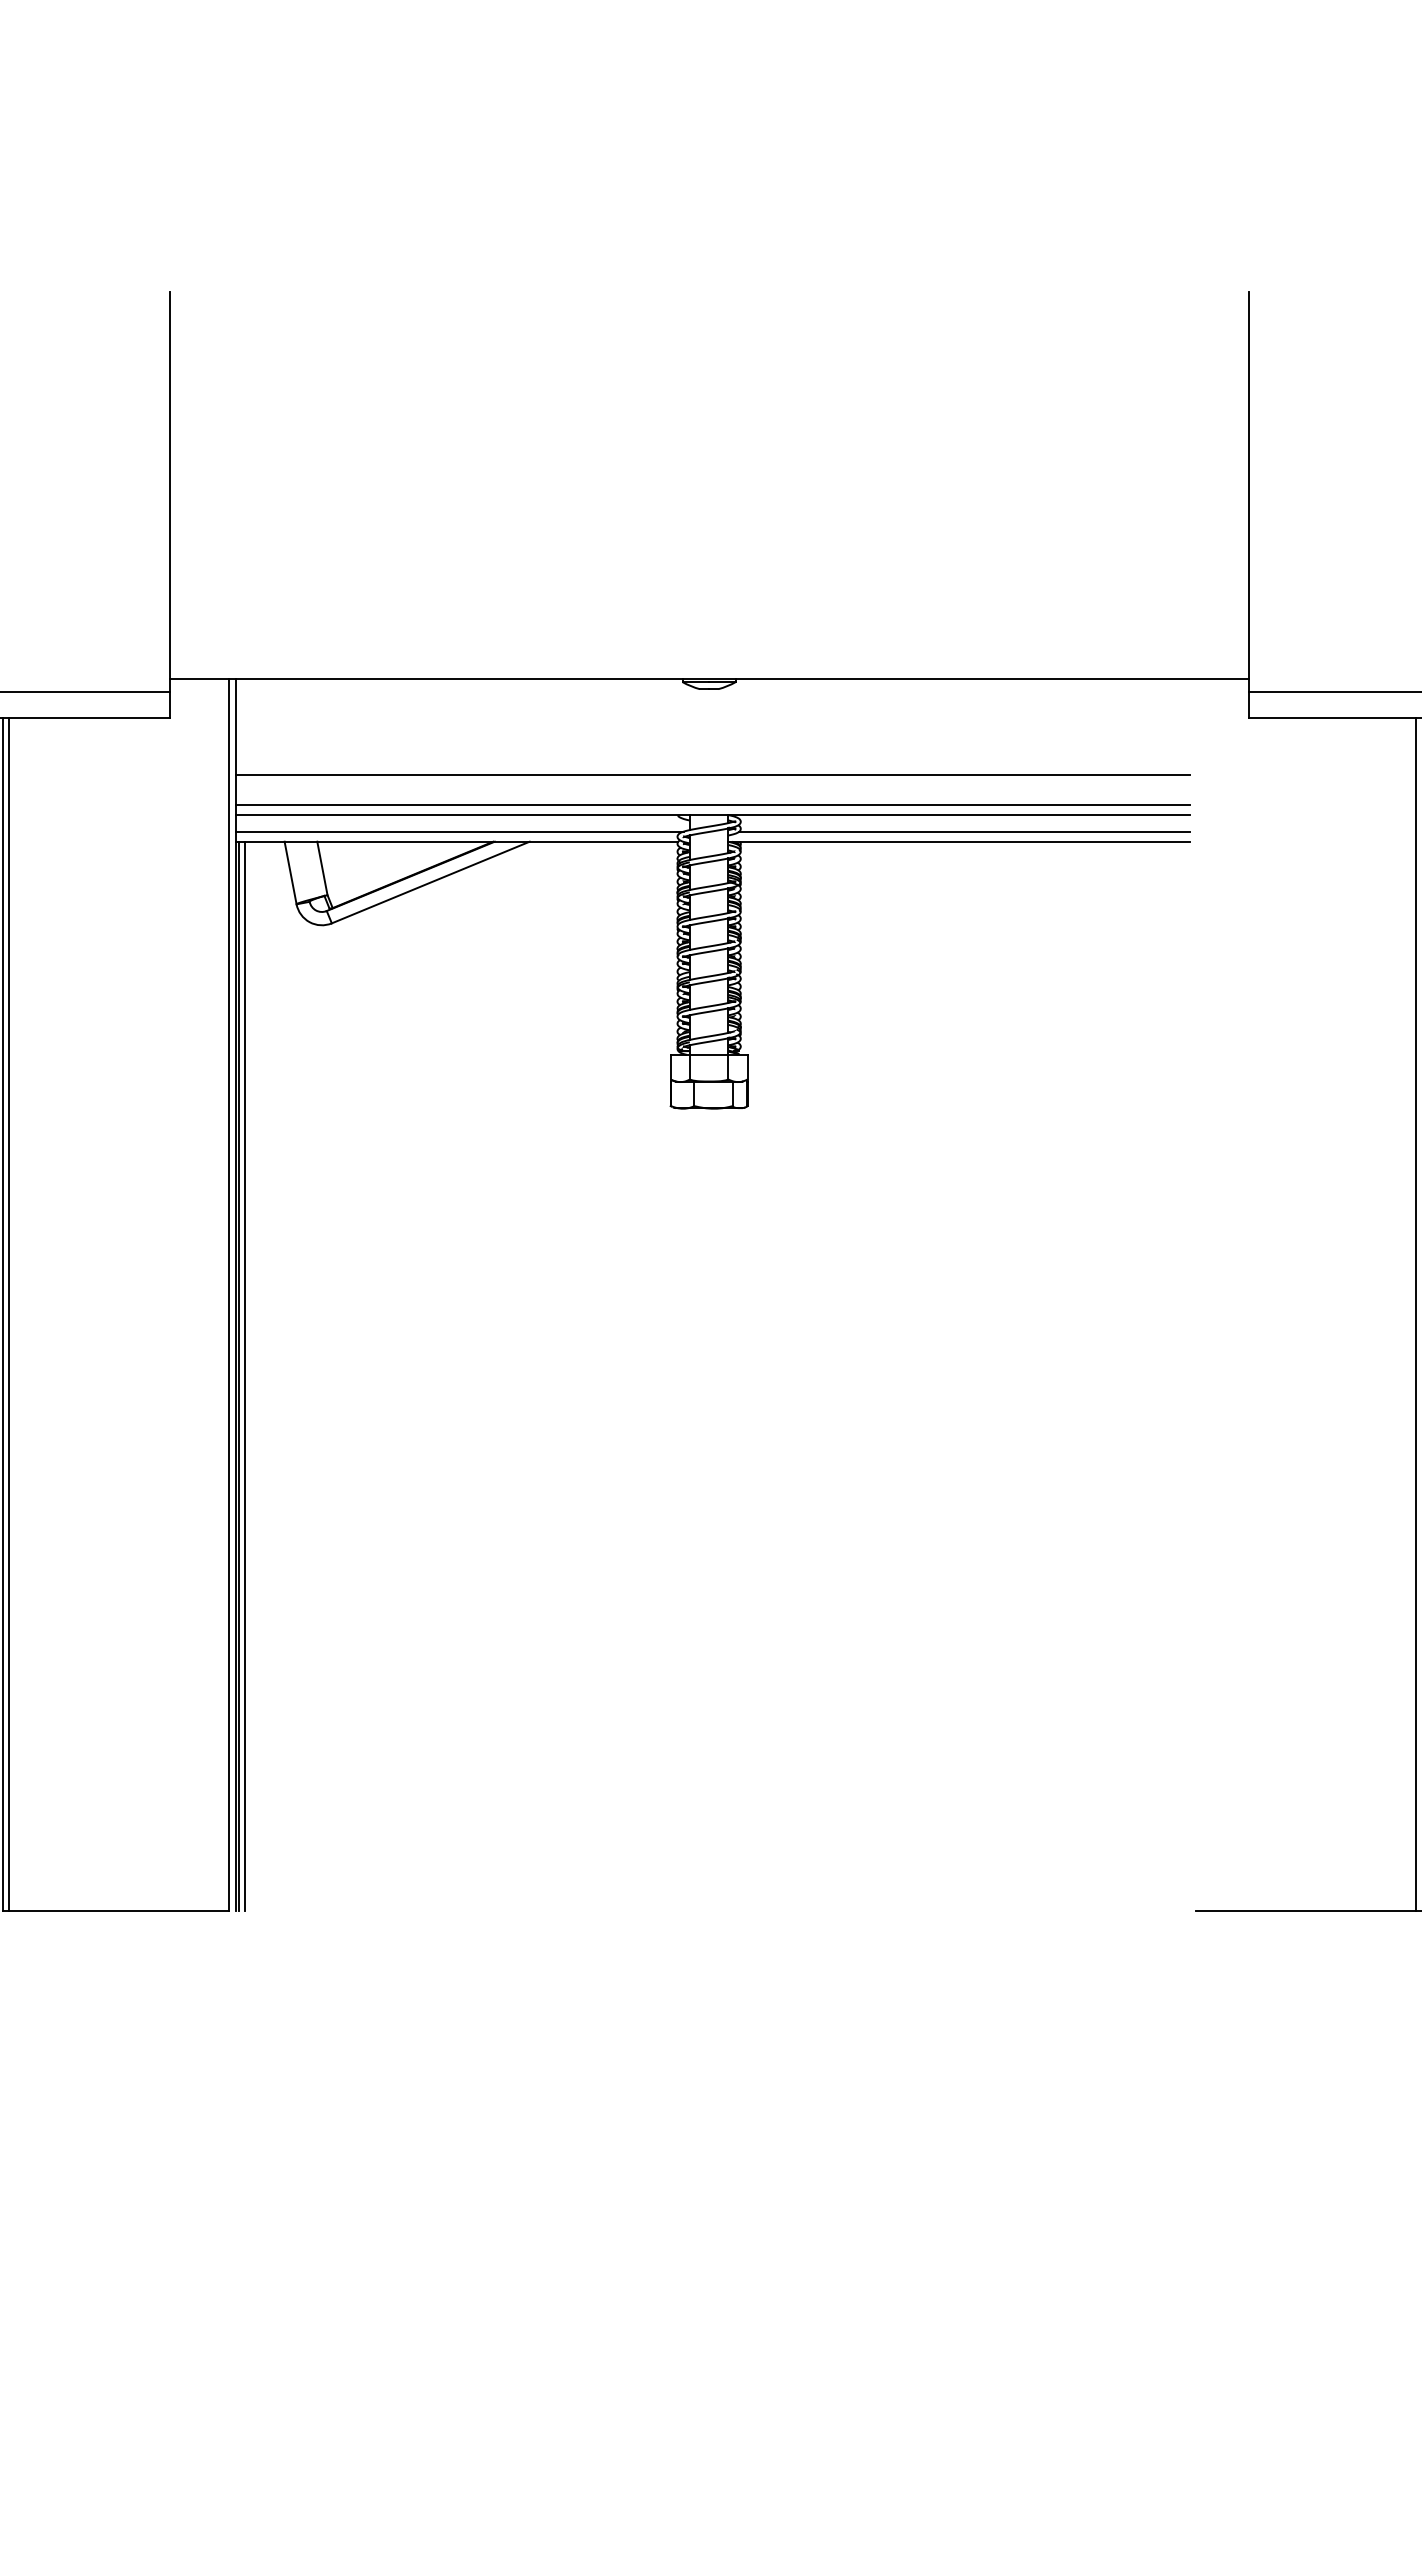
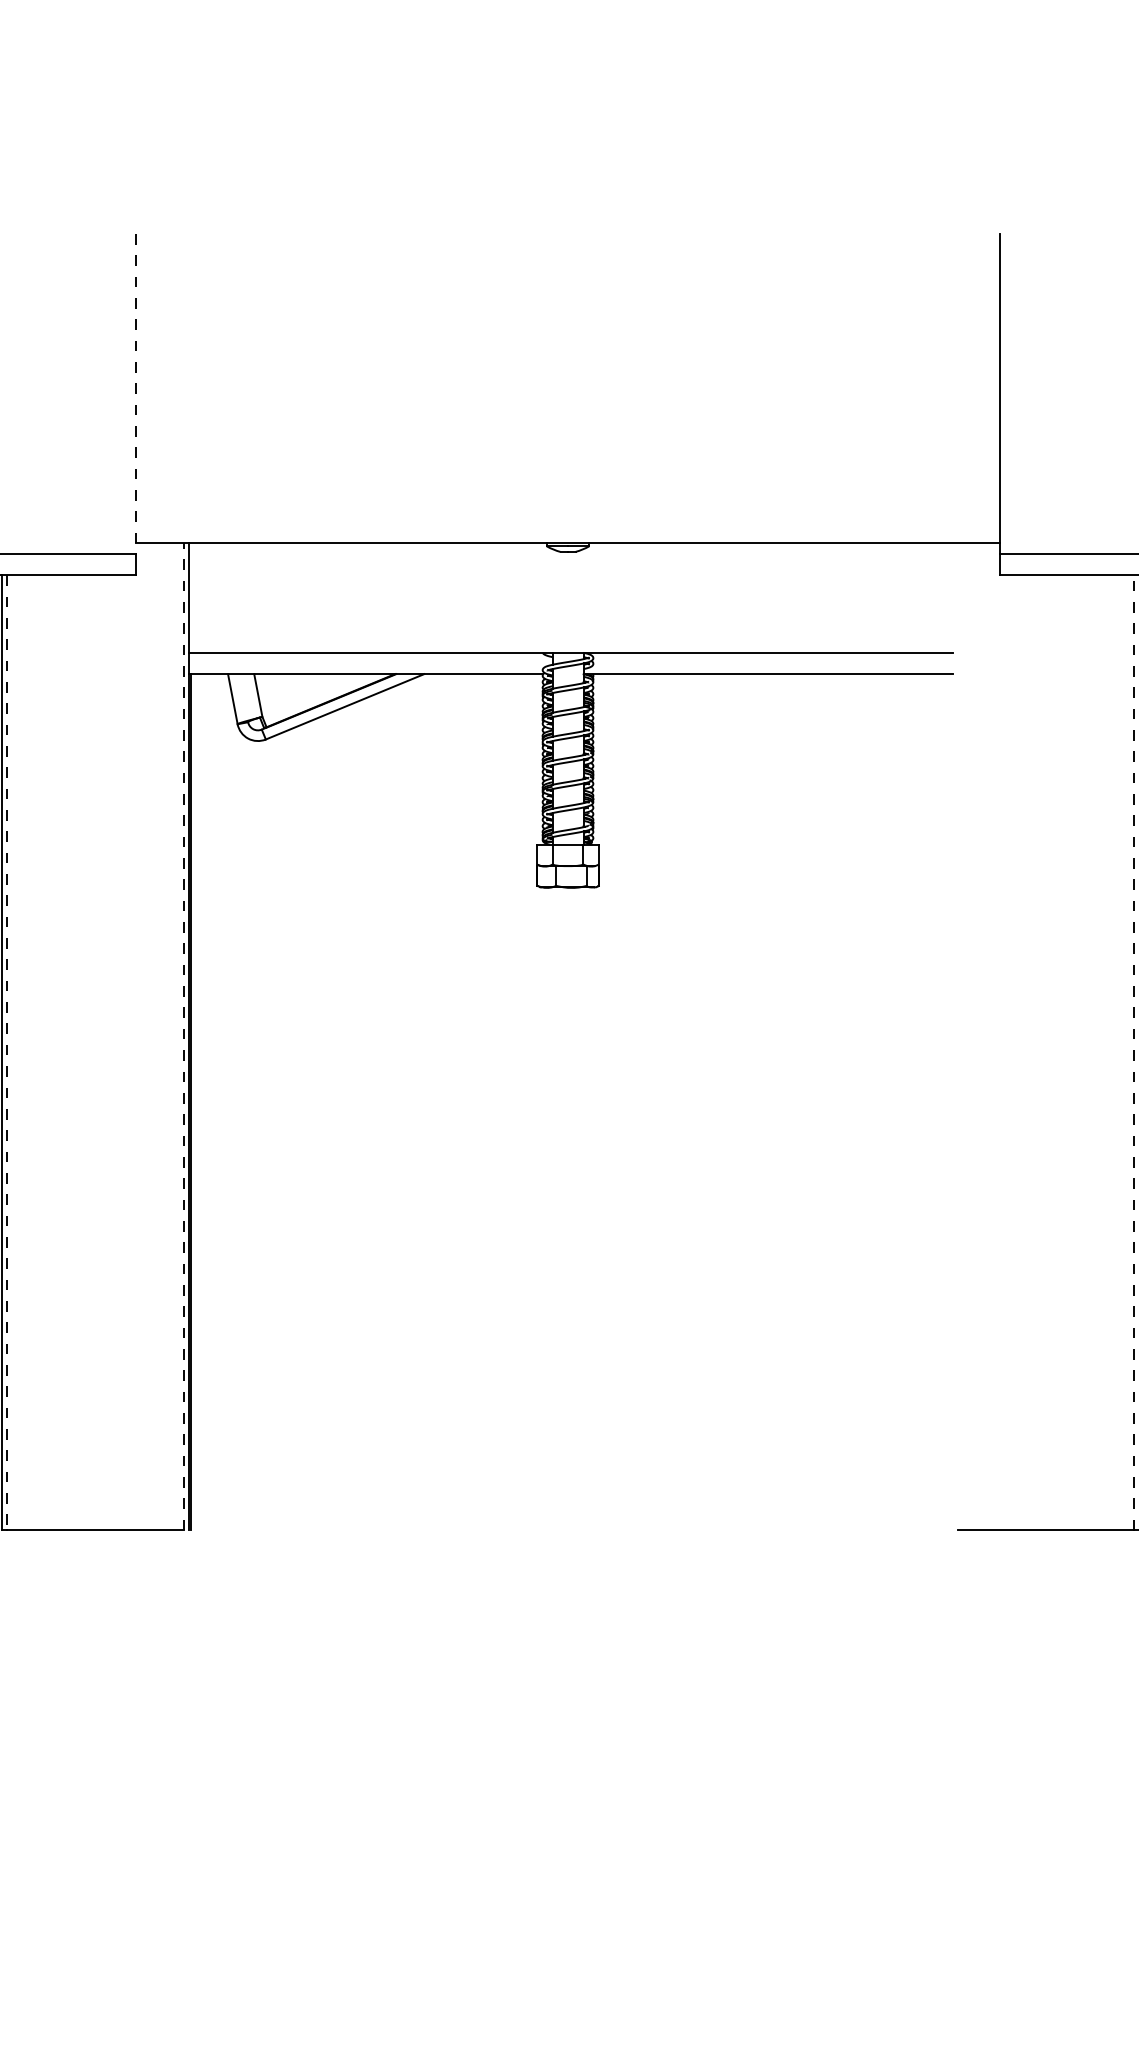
line: (169, 492) -> (135, 394), solid -> dashed
line: (712, 775) -> (570, 621), removed
line: (712, 805) -> (570, 645), removed
line: (459, 831) -> (368, 665), removed
line: (964, 831) -> (772, 665), removed
line: (228, 1294) -> (183, 1036), solid -> dashed
line: (1416, 1314) -> (1134, 1052), solid -> dashed
line: (9, 1315) -> (7, 1053), solid -> dashed
line: (245, 1375) -> (196, 1101), removed

